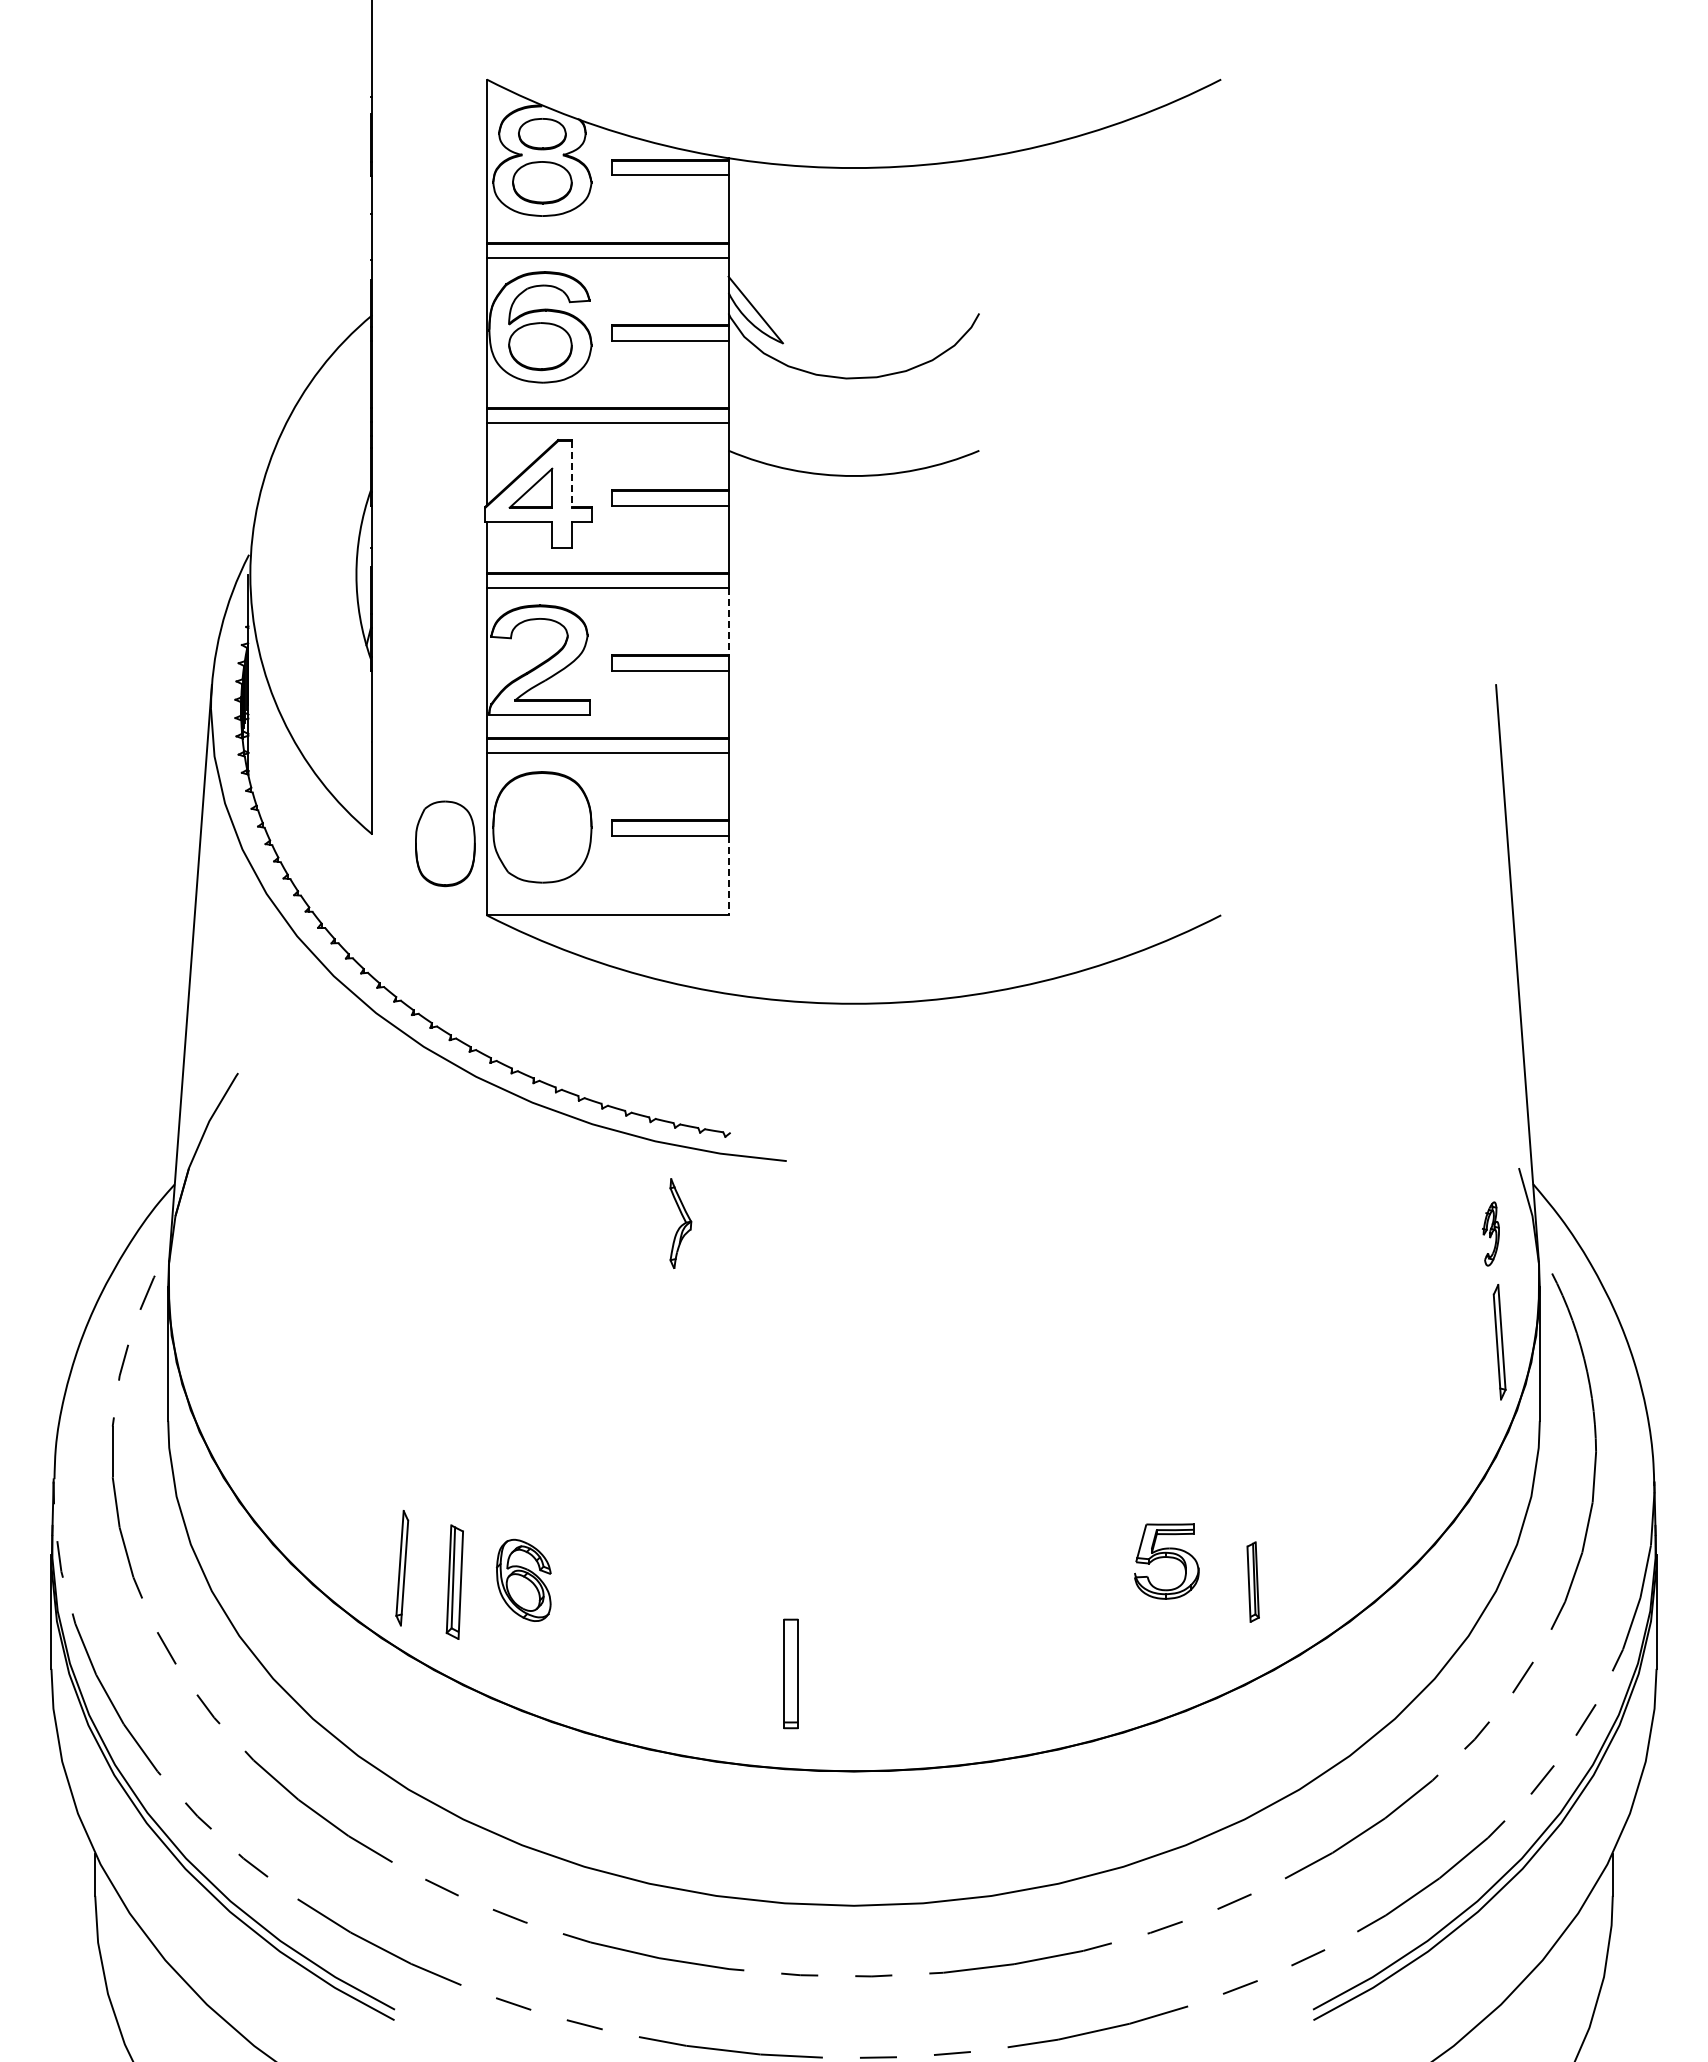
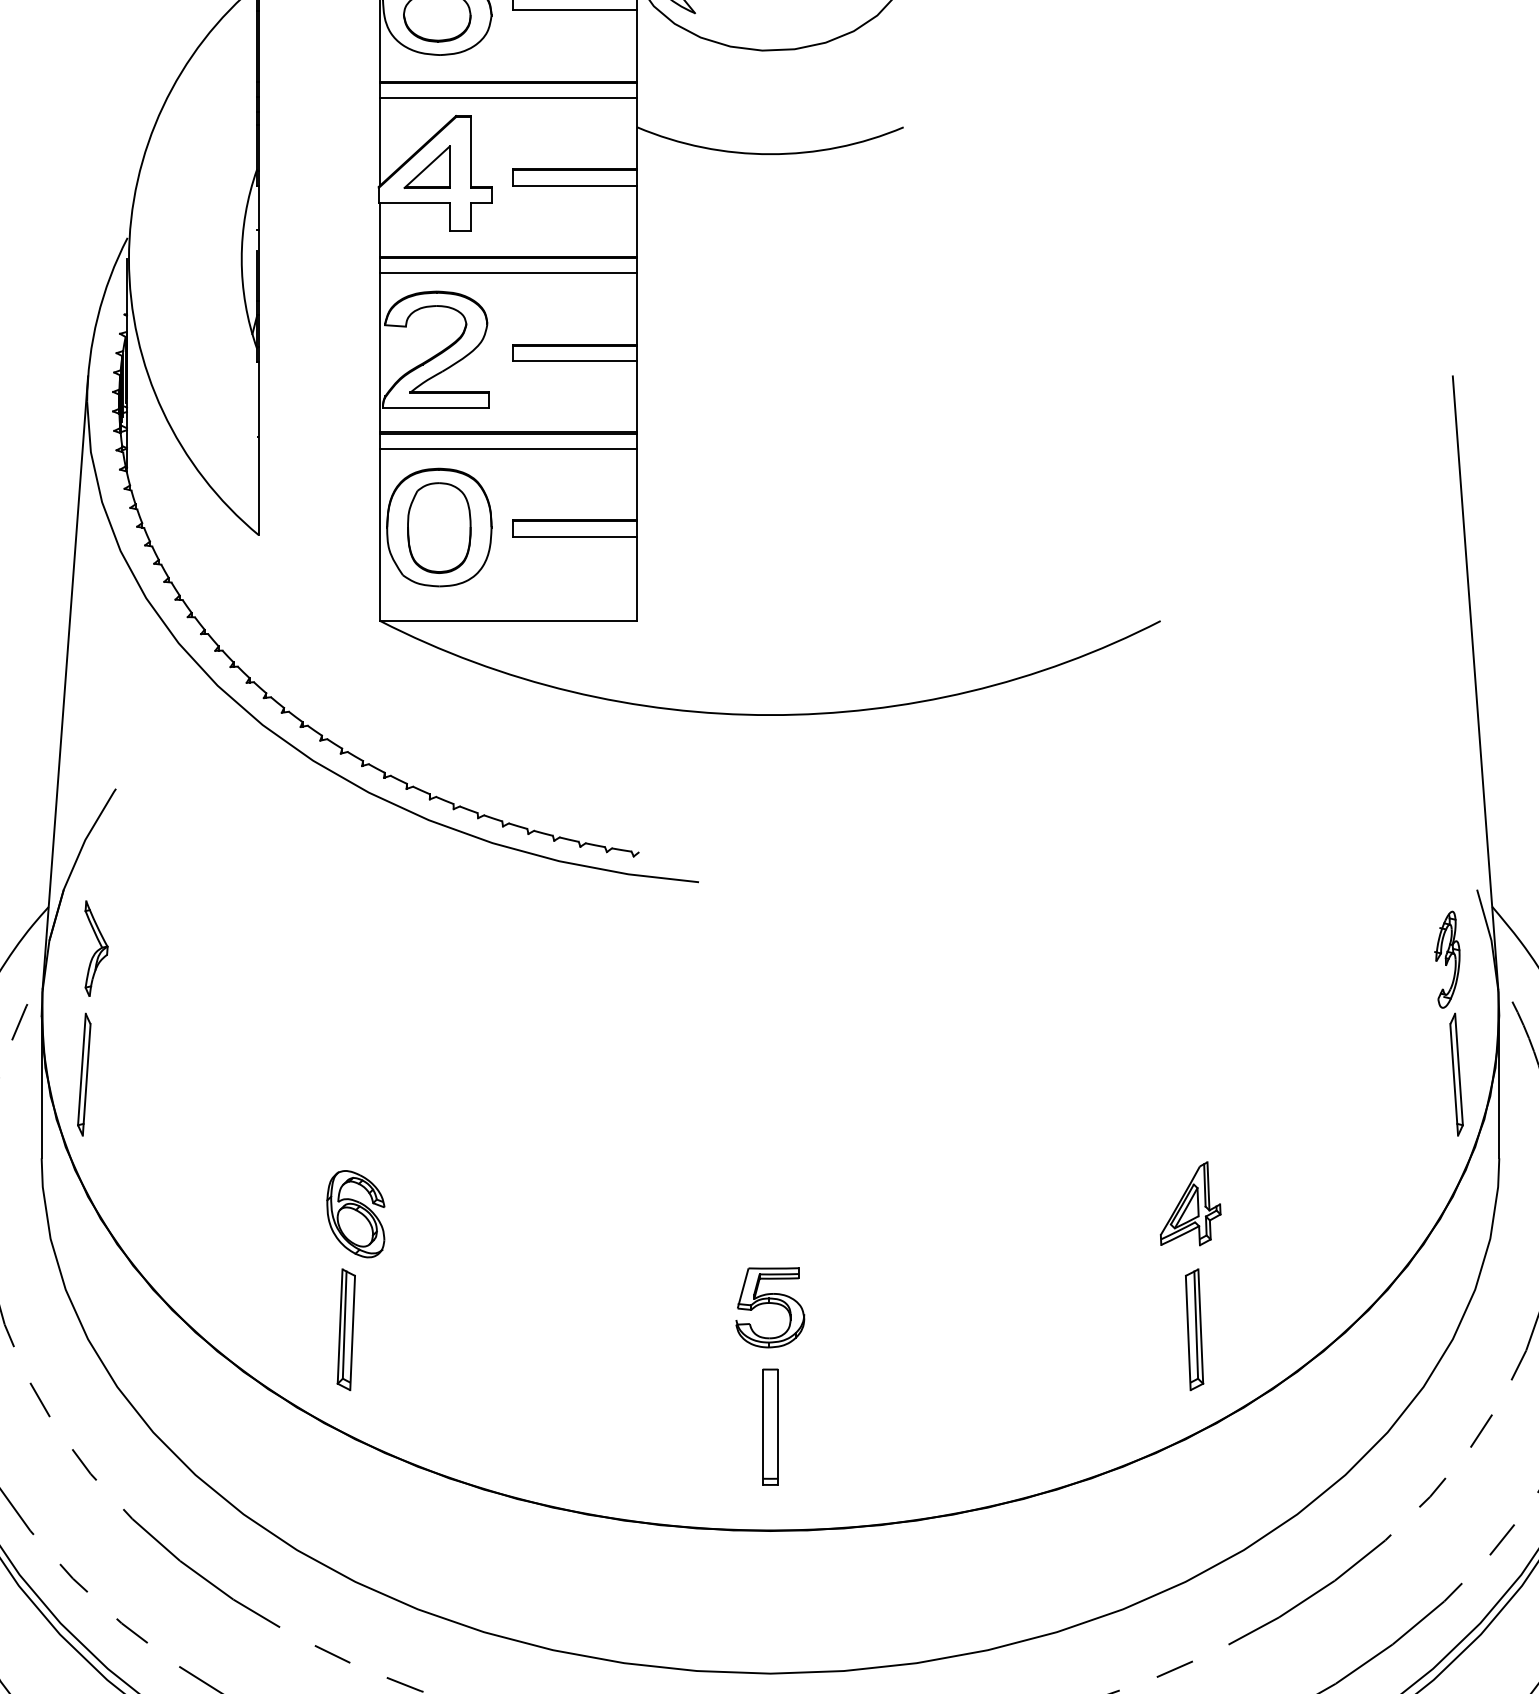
line: (571, 474) -> (470, 152), dashed -> solid
line: (728, 621) -> (637, 308), dashed -> solid
part: (445, 843) -> (439, 527), moved
line: (728, 875) -> (637, 578), dashed -> solid
part: (680, 1223) -> (96, 948), moved
part: (1490, 1233) -> (1446, 959), size x1.43
part: (1249, 1463) -> (1190, 1203), added
part: (1166, 1561) -> (769, 1307), moved
part: (402, 1568) -> (84, 1075), moved
part: (523, 1579) -> (355, 1213), moved
part: (1253, 1581) -> (1195, 1329), size x1.43
part: (790, 1673) -> (769, 1426), moved

